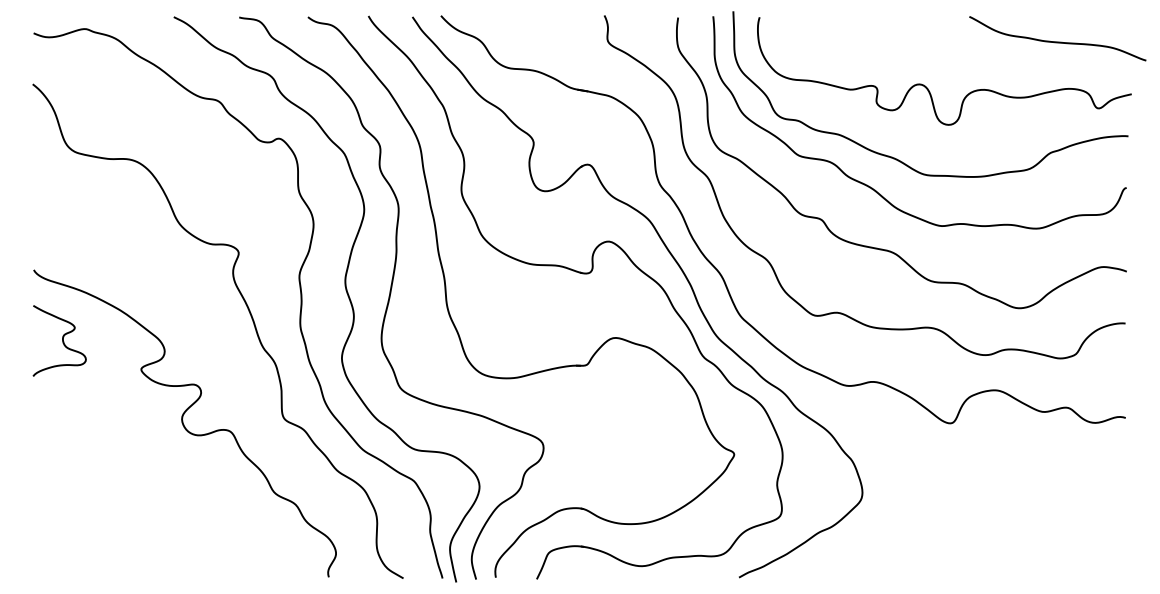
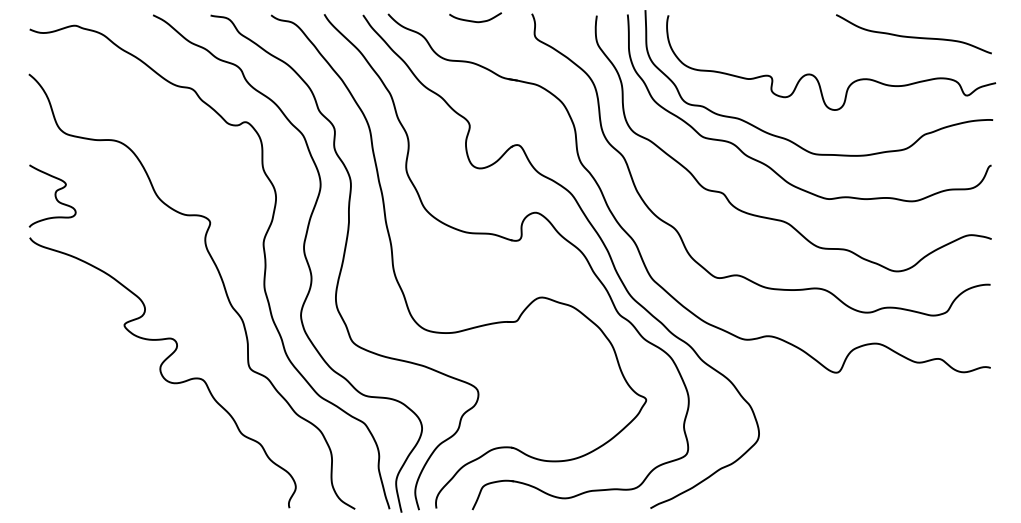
curve: (539, 23) -> (474, 20), added
curve: (1057, 41) -> (913, 36), moved
curve: (61, 340) -> (54, 195), moved

